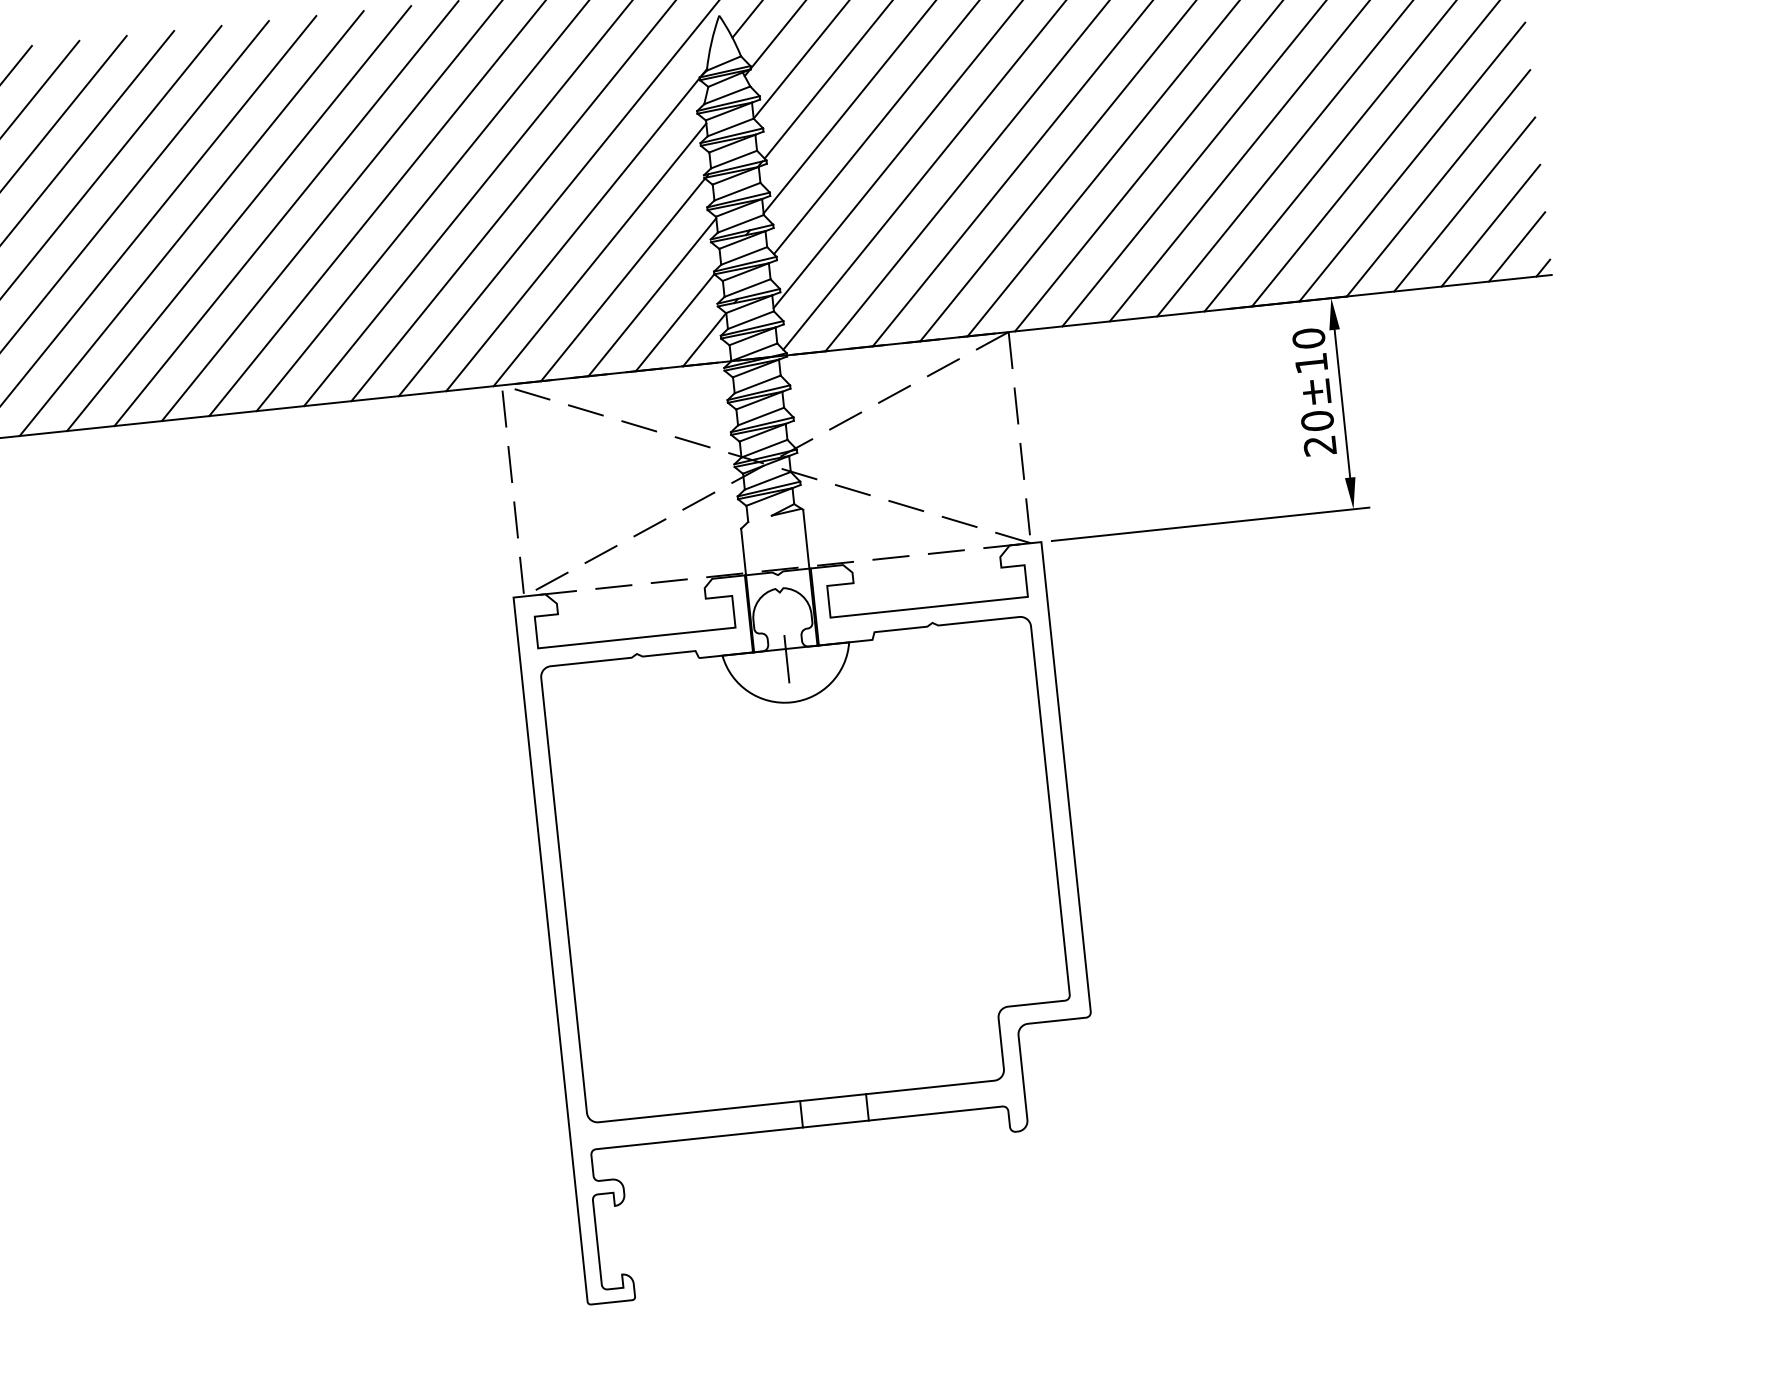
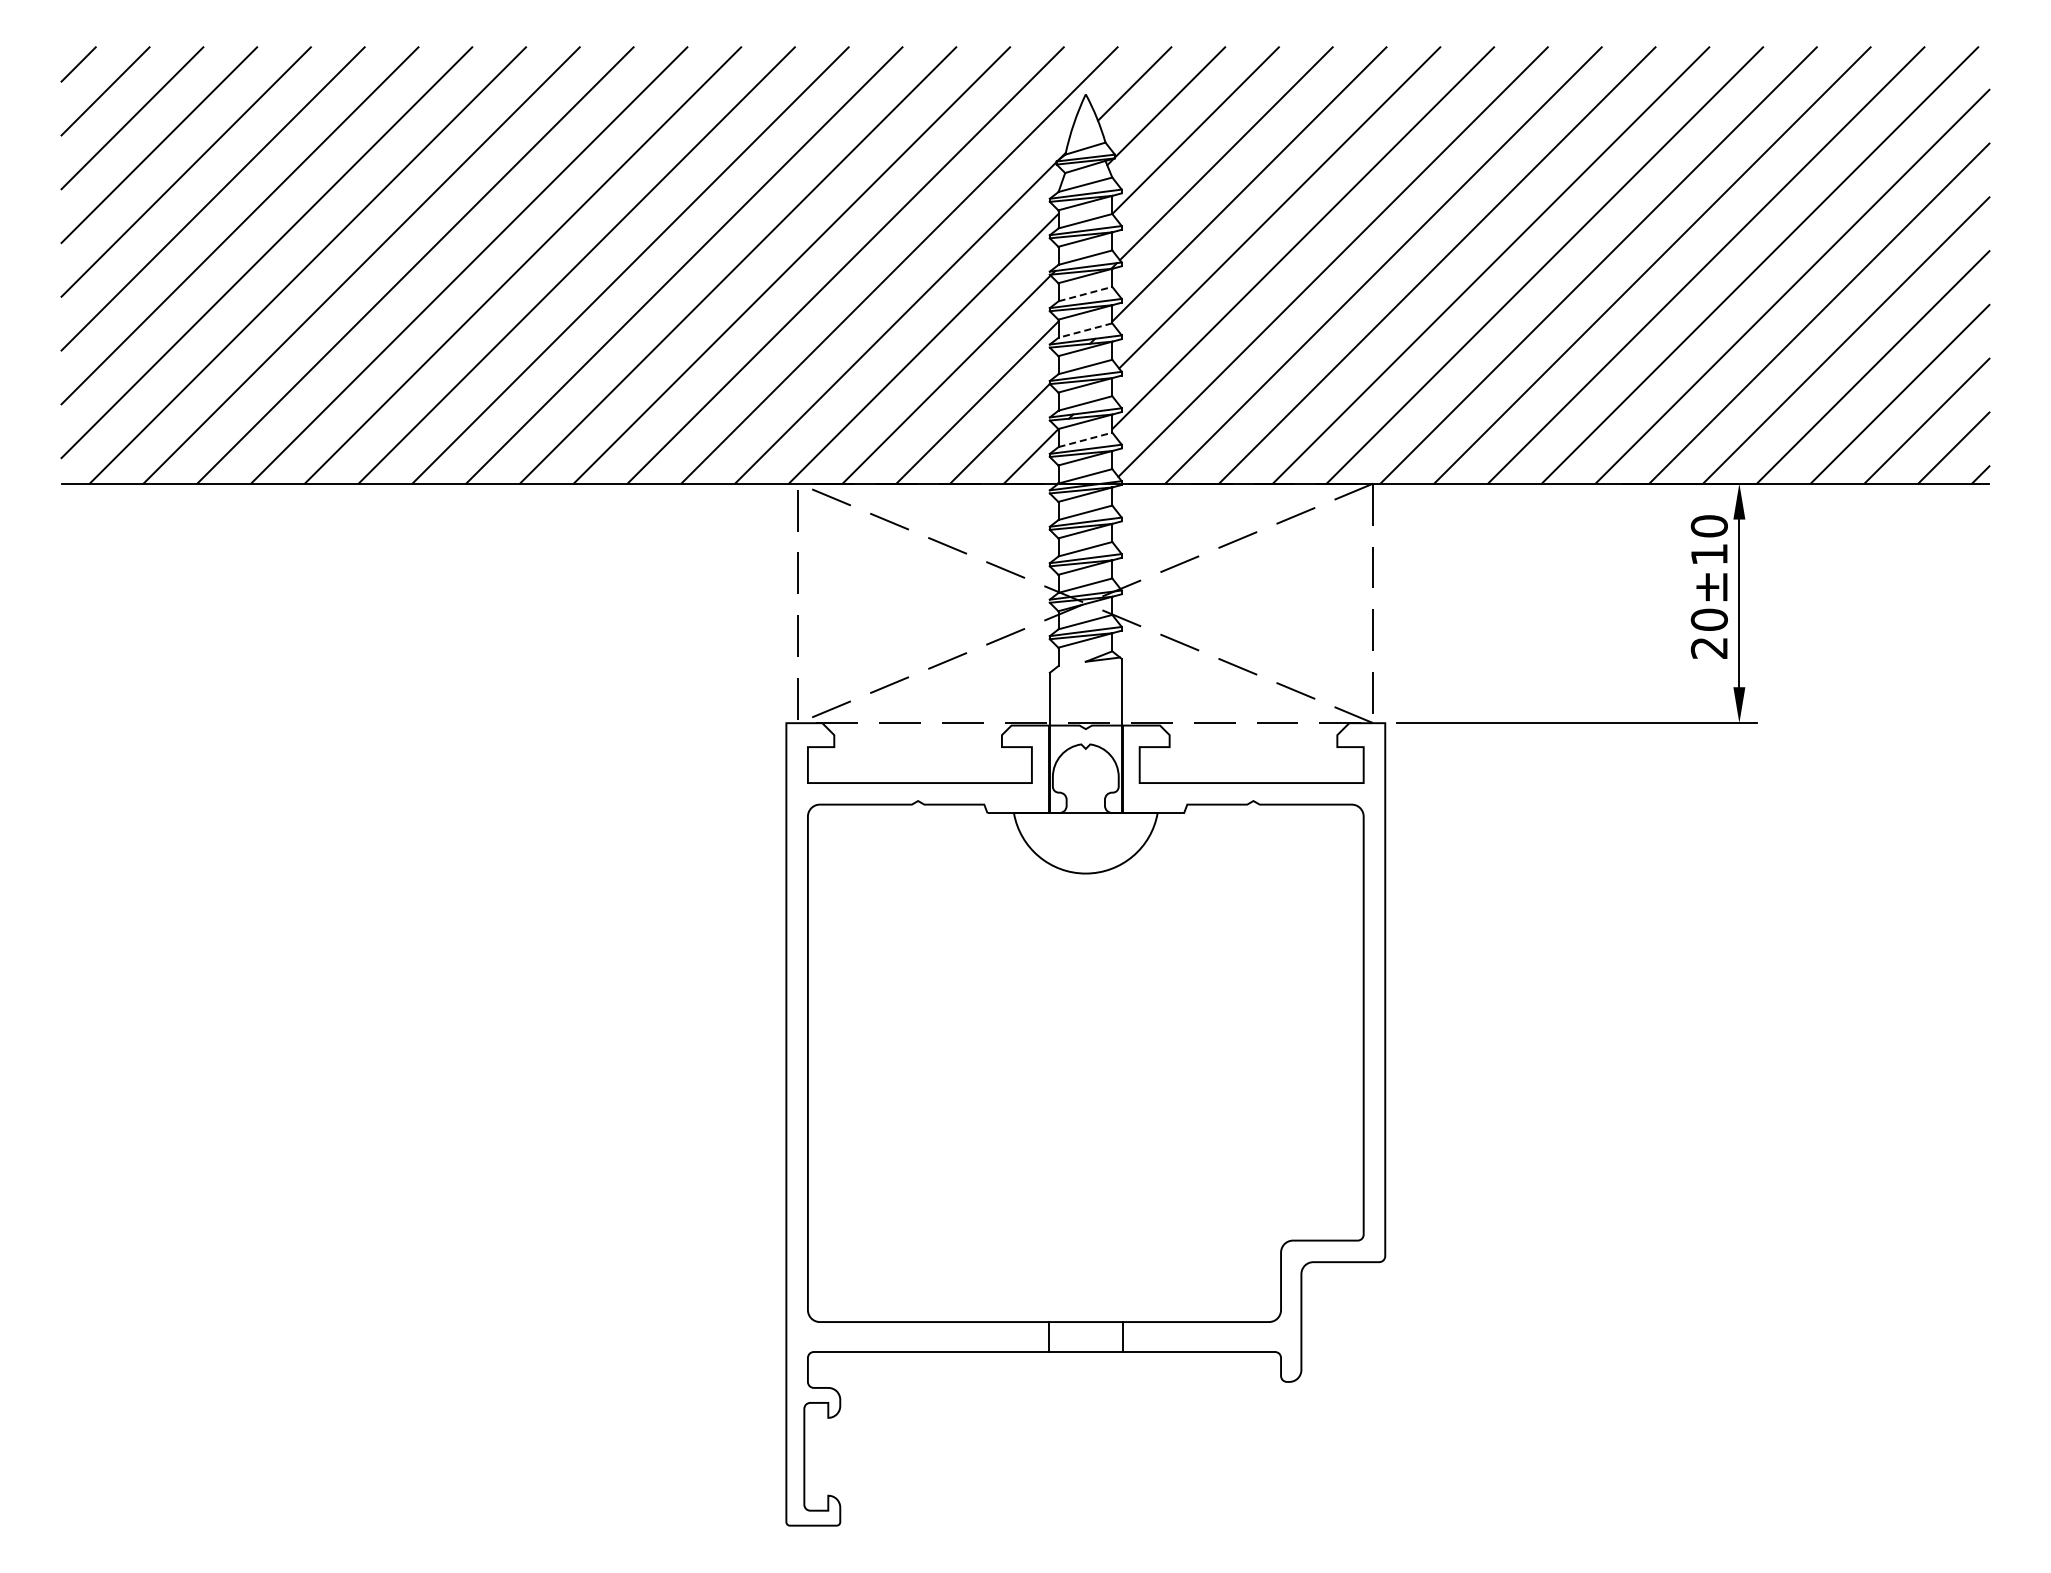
line: (737, 192) -> (1085, 294), solid -> dashed
line: (740, 223) -> (1085, 330), solid -> dashed
line: (750, 319) -> (1085, 439), solid -> dashed
line: (786, 659) -> (1085, 824), removed

